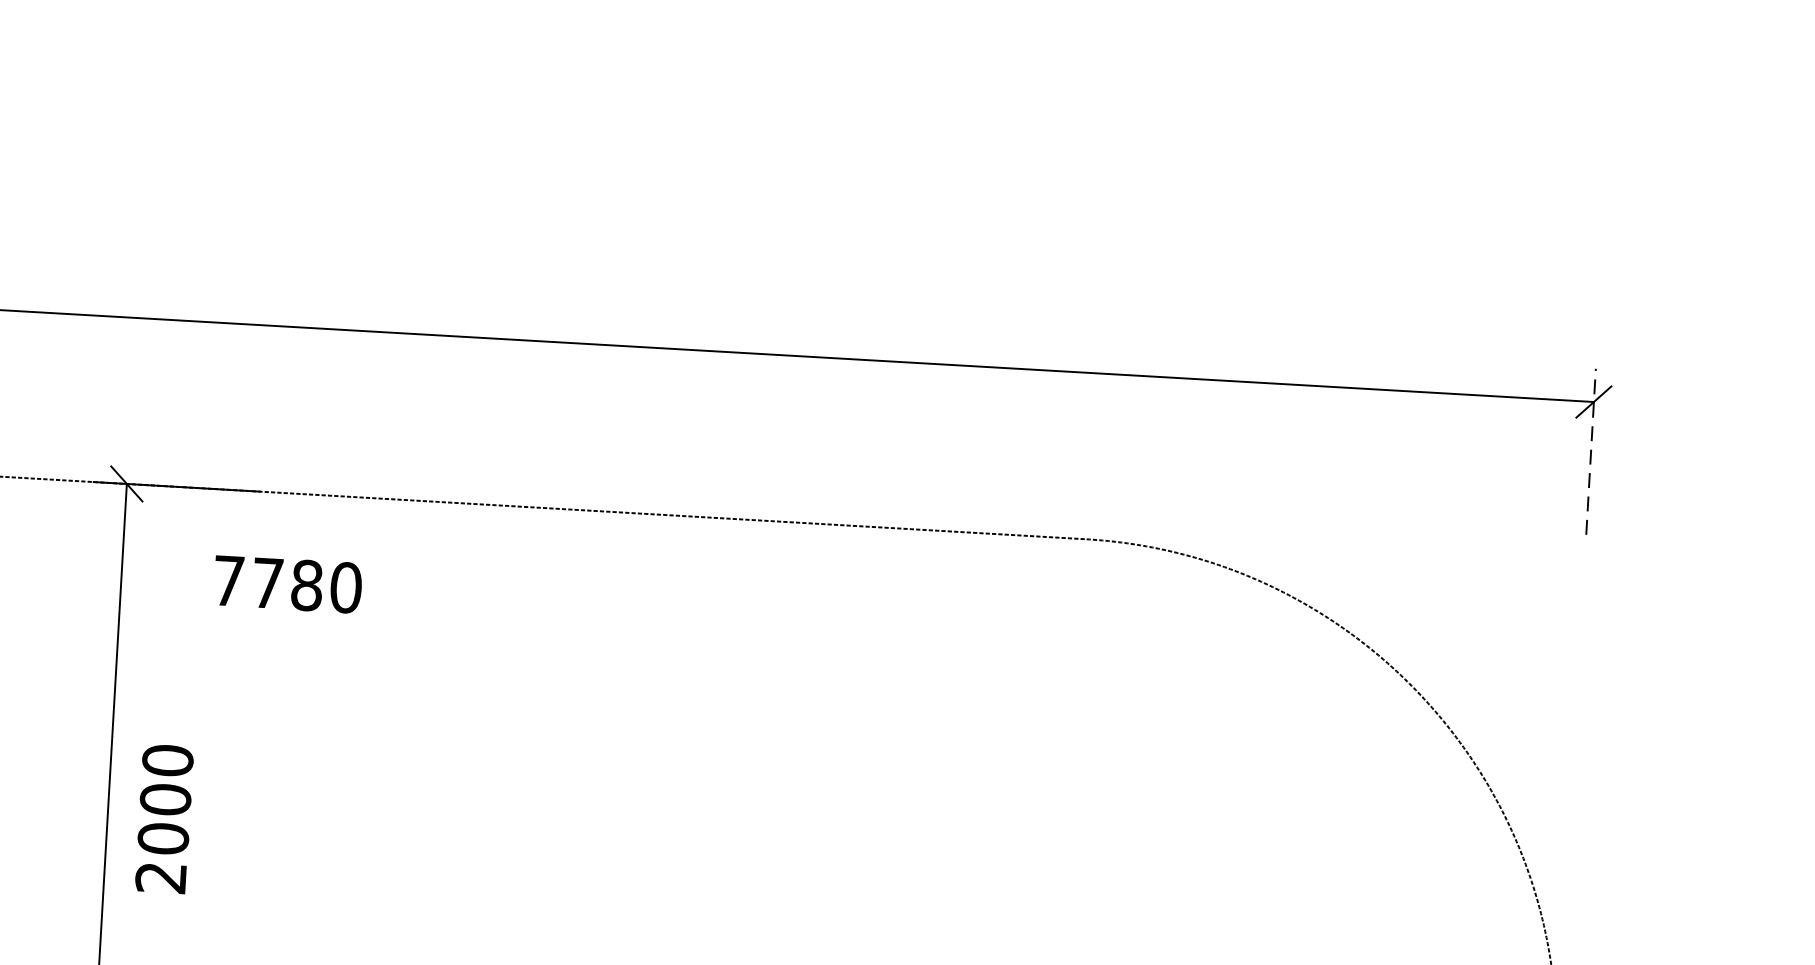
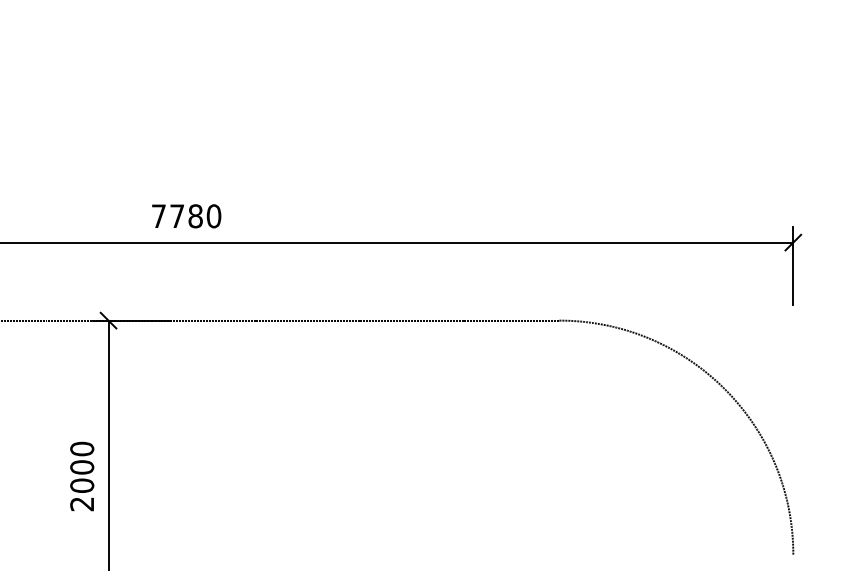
line: (1591, 452) -> (793, 266), dashed -> solid
text: (287, 584) -> (186, 216), moved
text: (165, 819) -> (82, 476), moved

